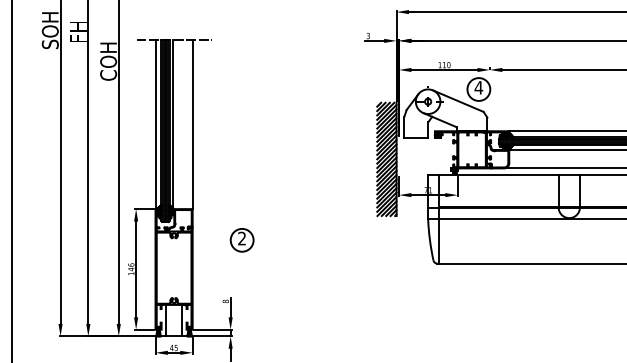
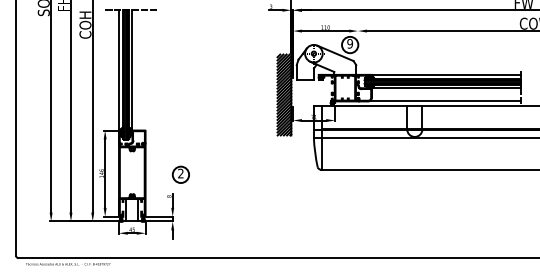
text: (479, 87) -> (350, 43), 4 -> 9
line: (192, 123) -> (145, 69), removed
part: (241, 239) -> (180, 174), moved

